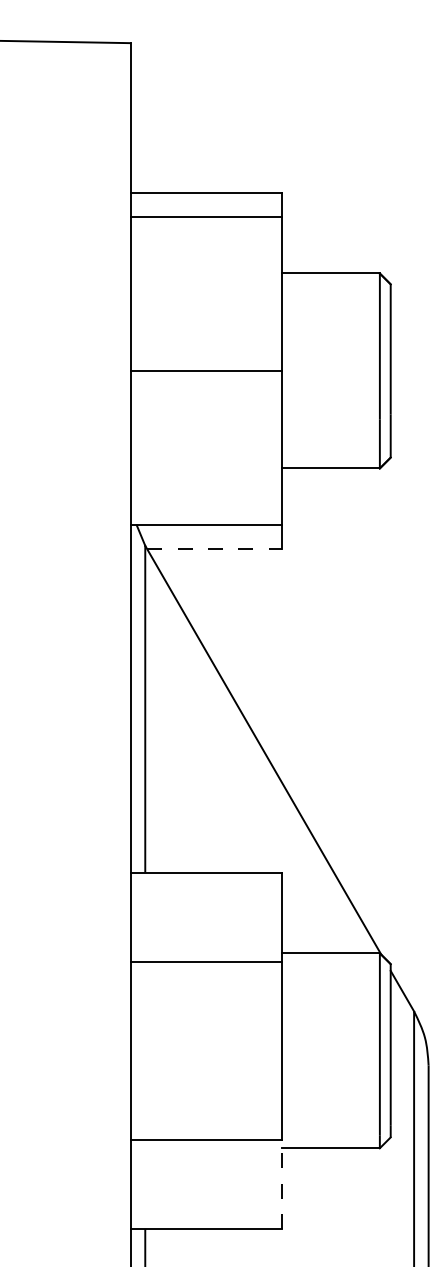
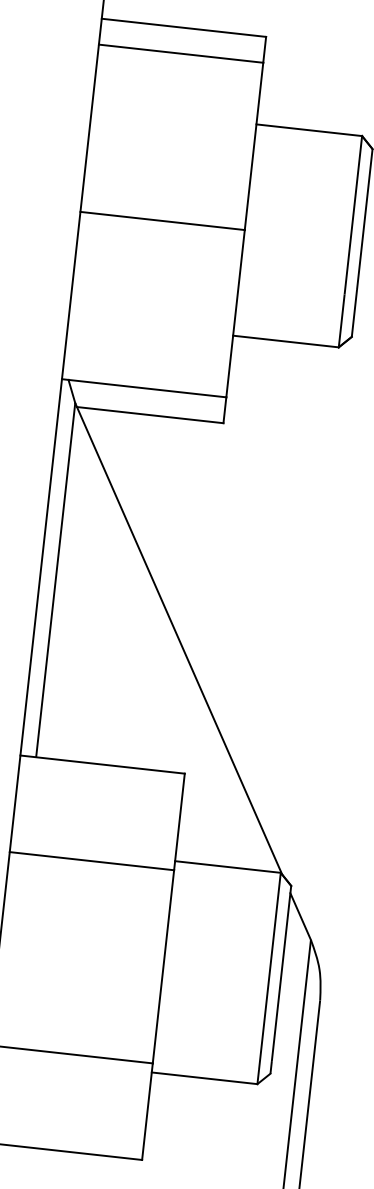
line: (214, 549) -> (149, 415), dashed -> solid
line: (282, 1184) -> (147, 1111), dashed -> solid

